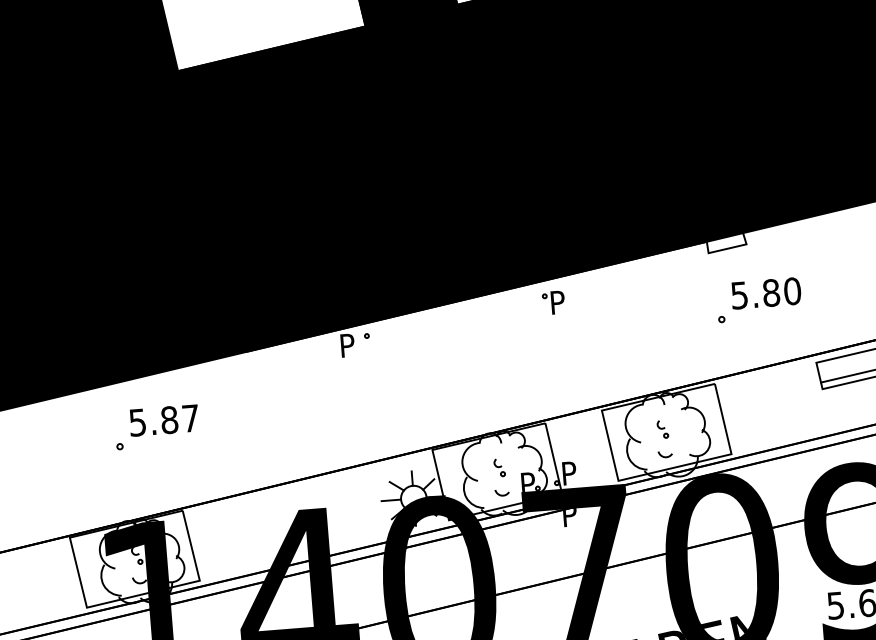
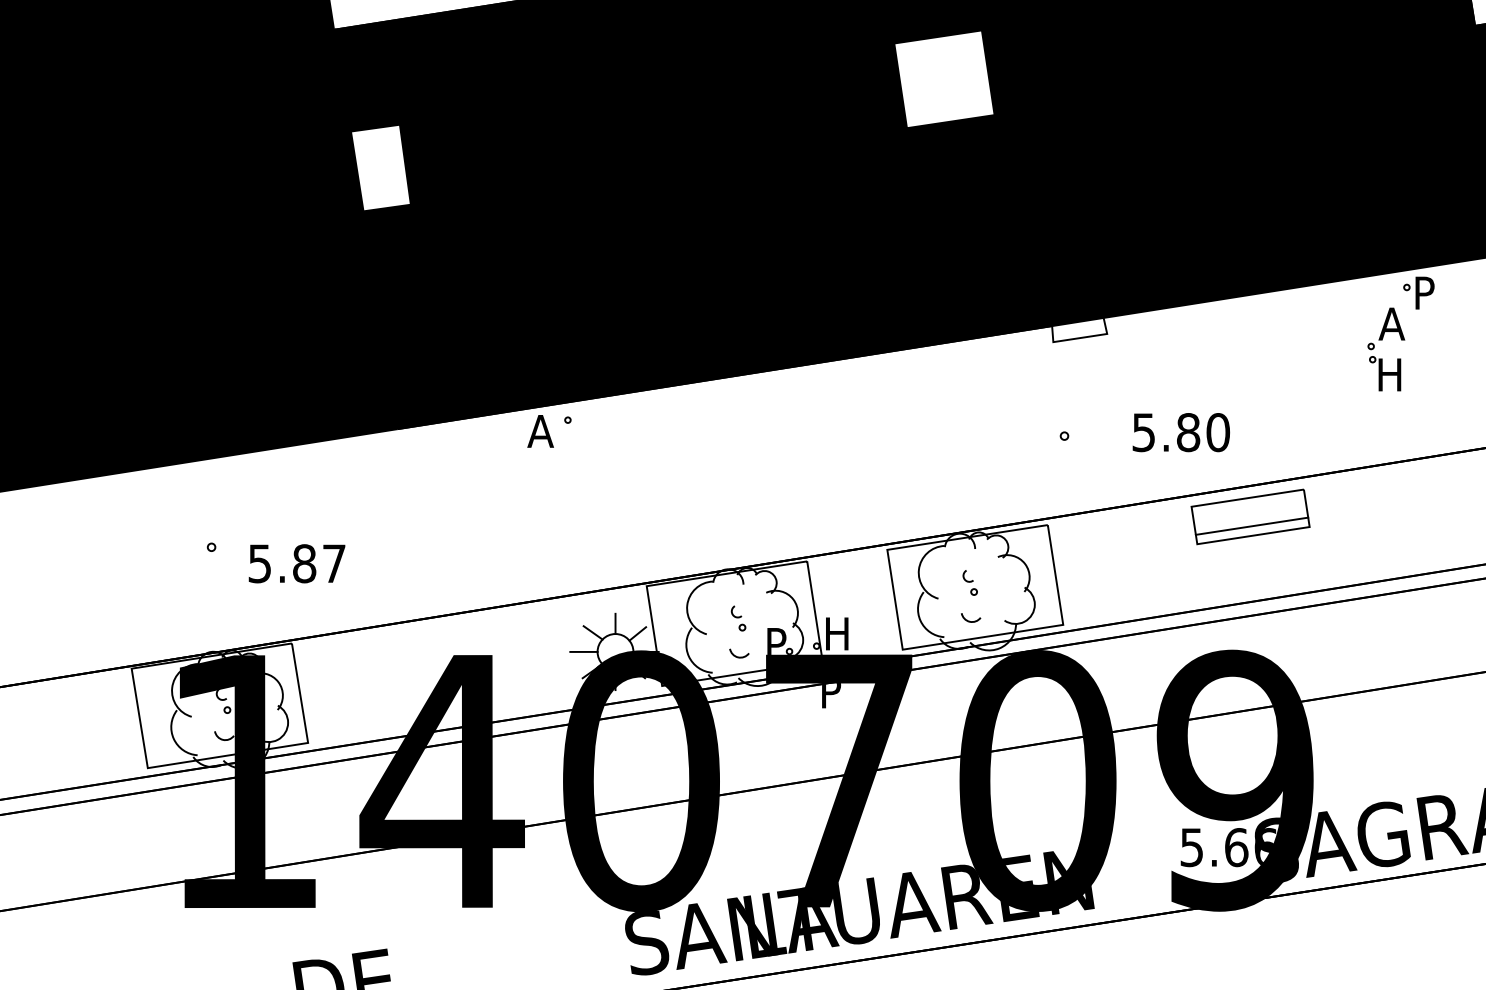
fill: (616, 72) -> (944, 79), removed
fill: (219, 166) -> (380, 167), removed
text: (765, 293) -> (1180, 432), moved
part: (553, 302) -> (831, 394), removed
text: (348, 345) -> (540, 431), P -> A
text: (163, 420) -> (296, 563), moved
text: (572, 472) -> (839, 633), P -> H

